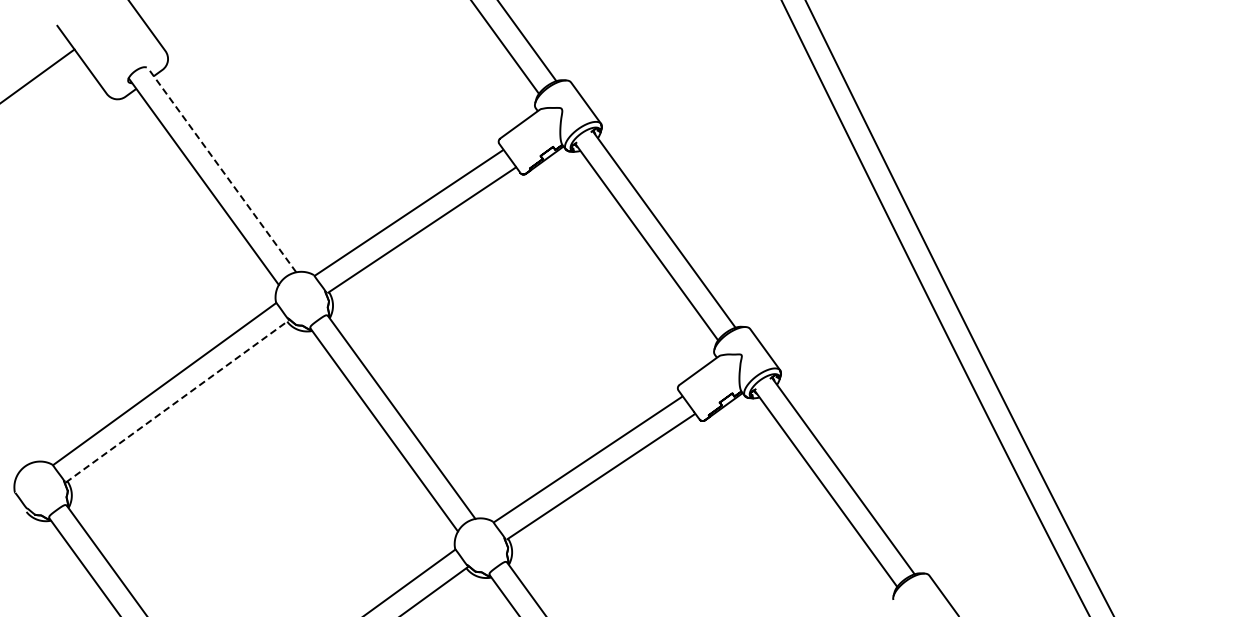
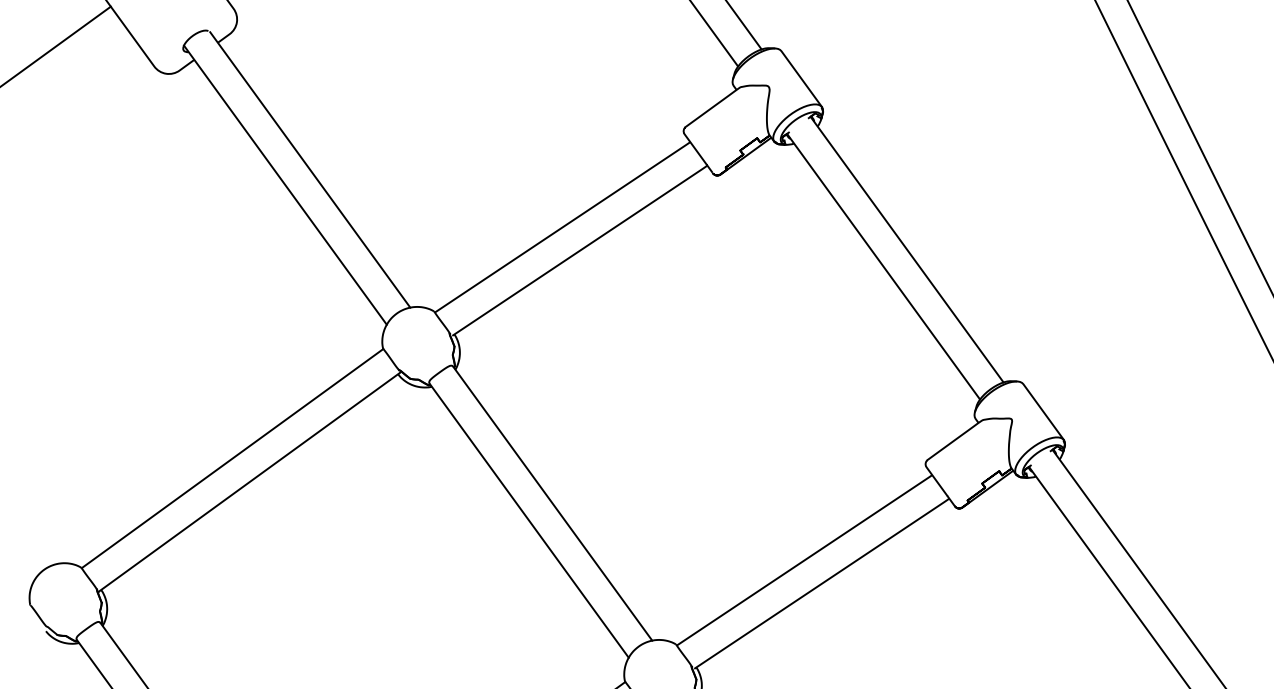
line: (221, 169) -> (309, 168), dashed -> solid
line: (177, 401) -> (249, 482), dashed -> solid

